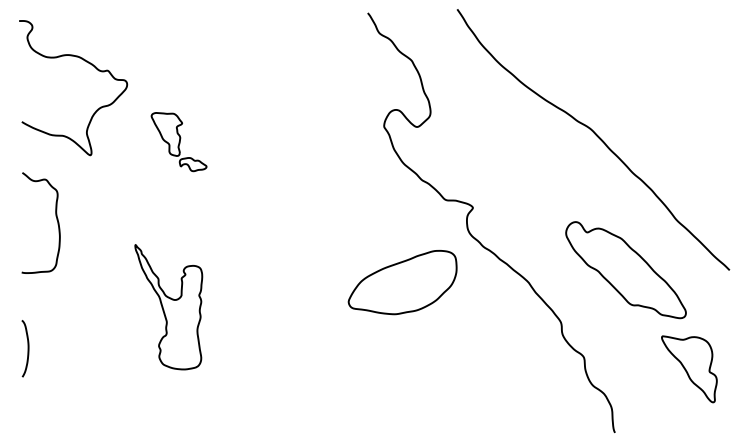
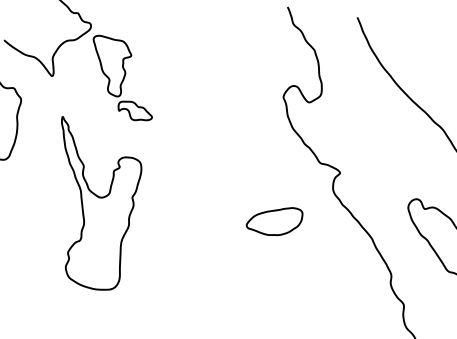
part: (178, 141) -> (122, 78), size x1.67
part: (401, 281) -> (274, 219), size x0.62
part: (168, 306) -> (90, 204), size x1.67

